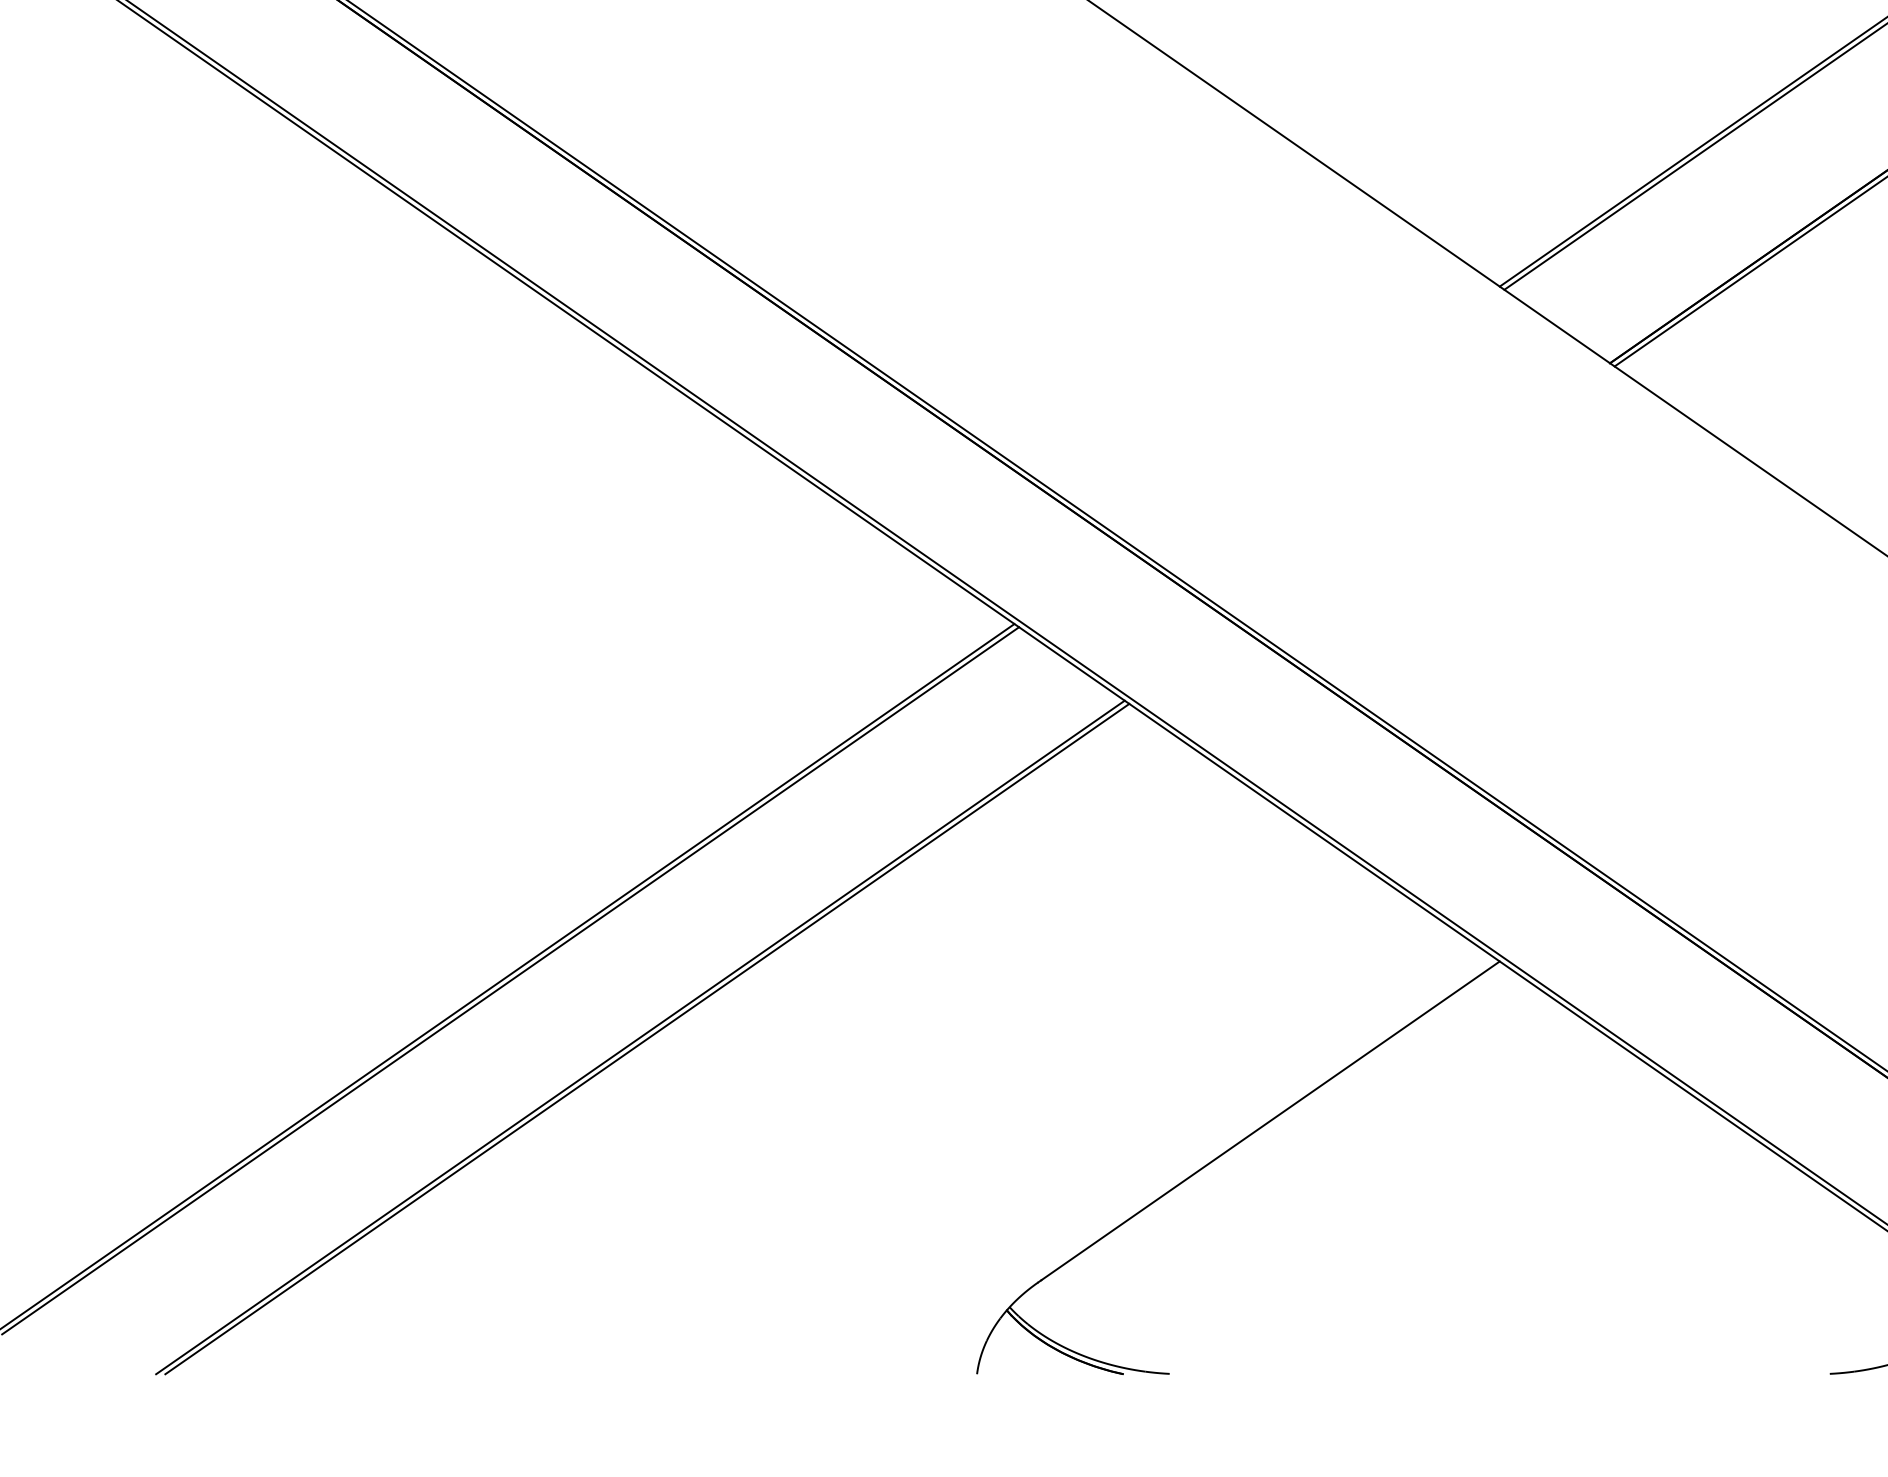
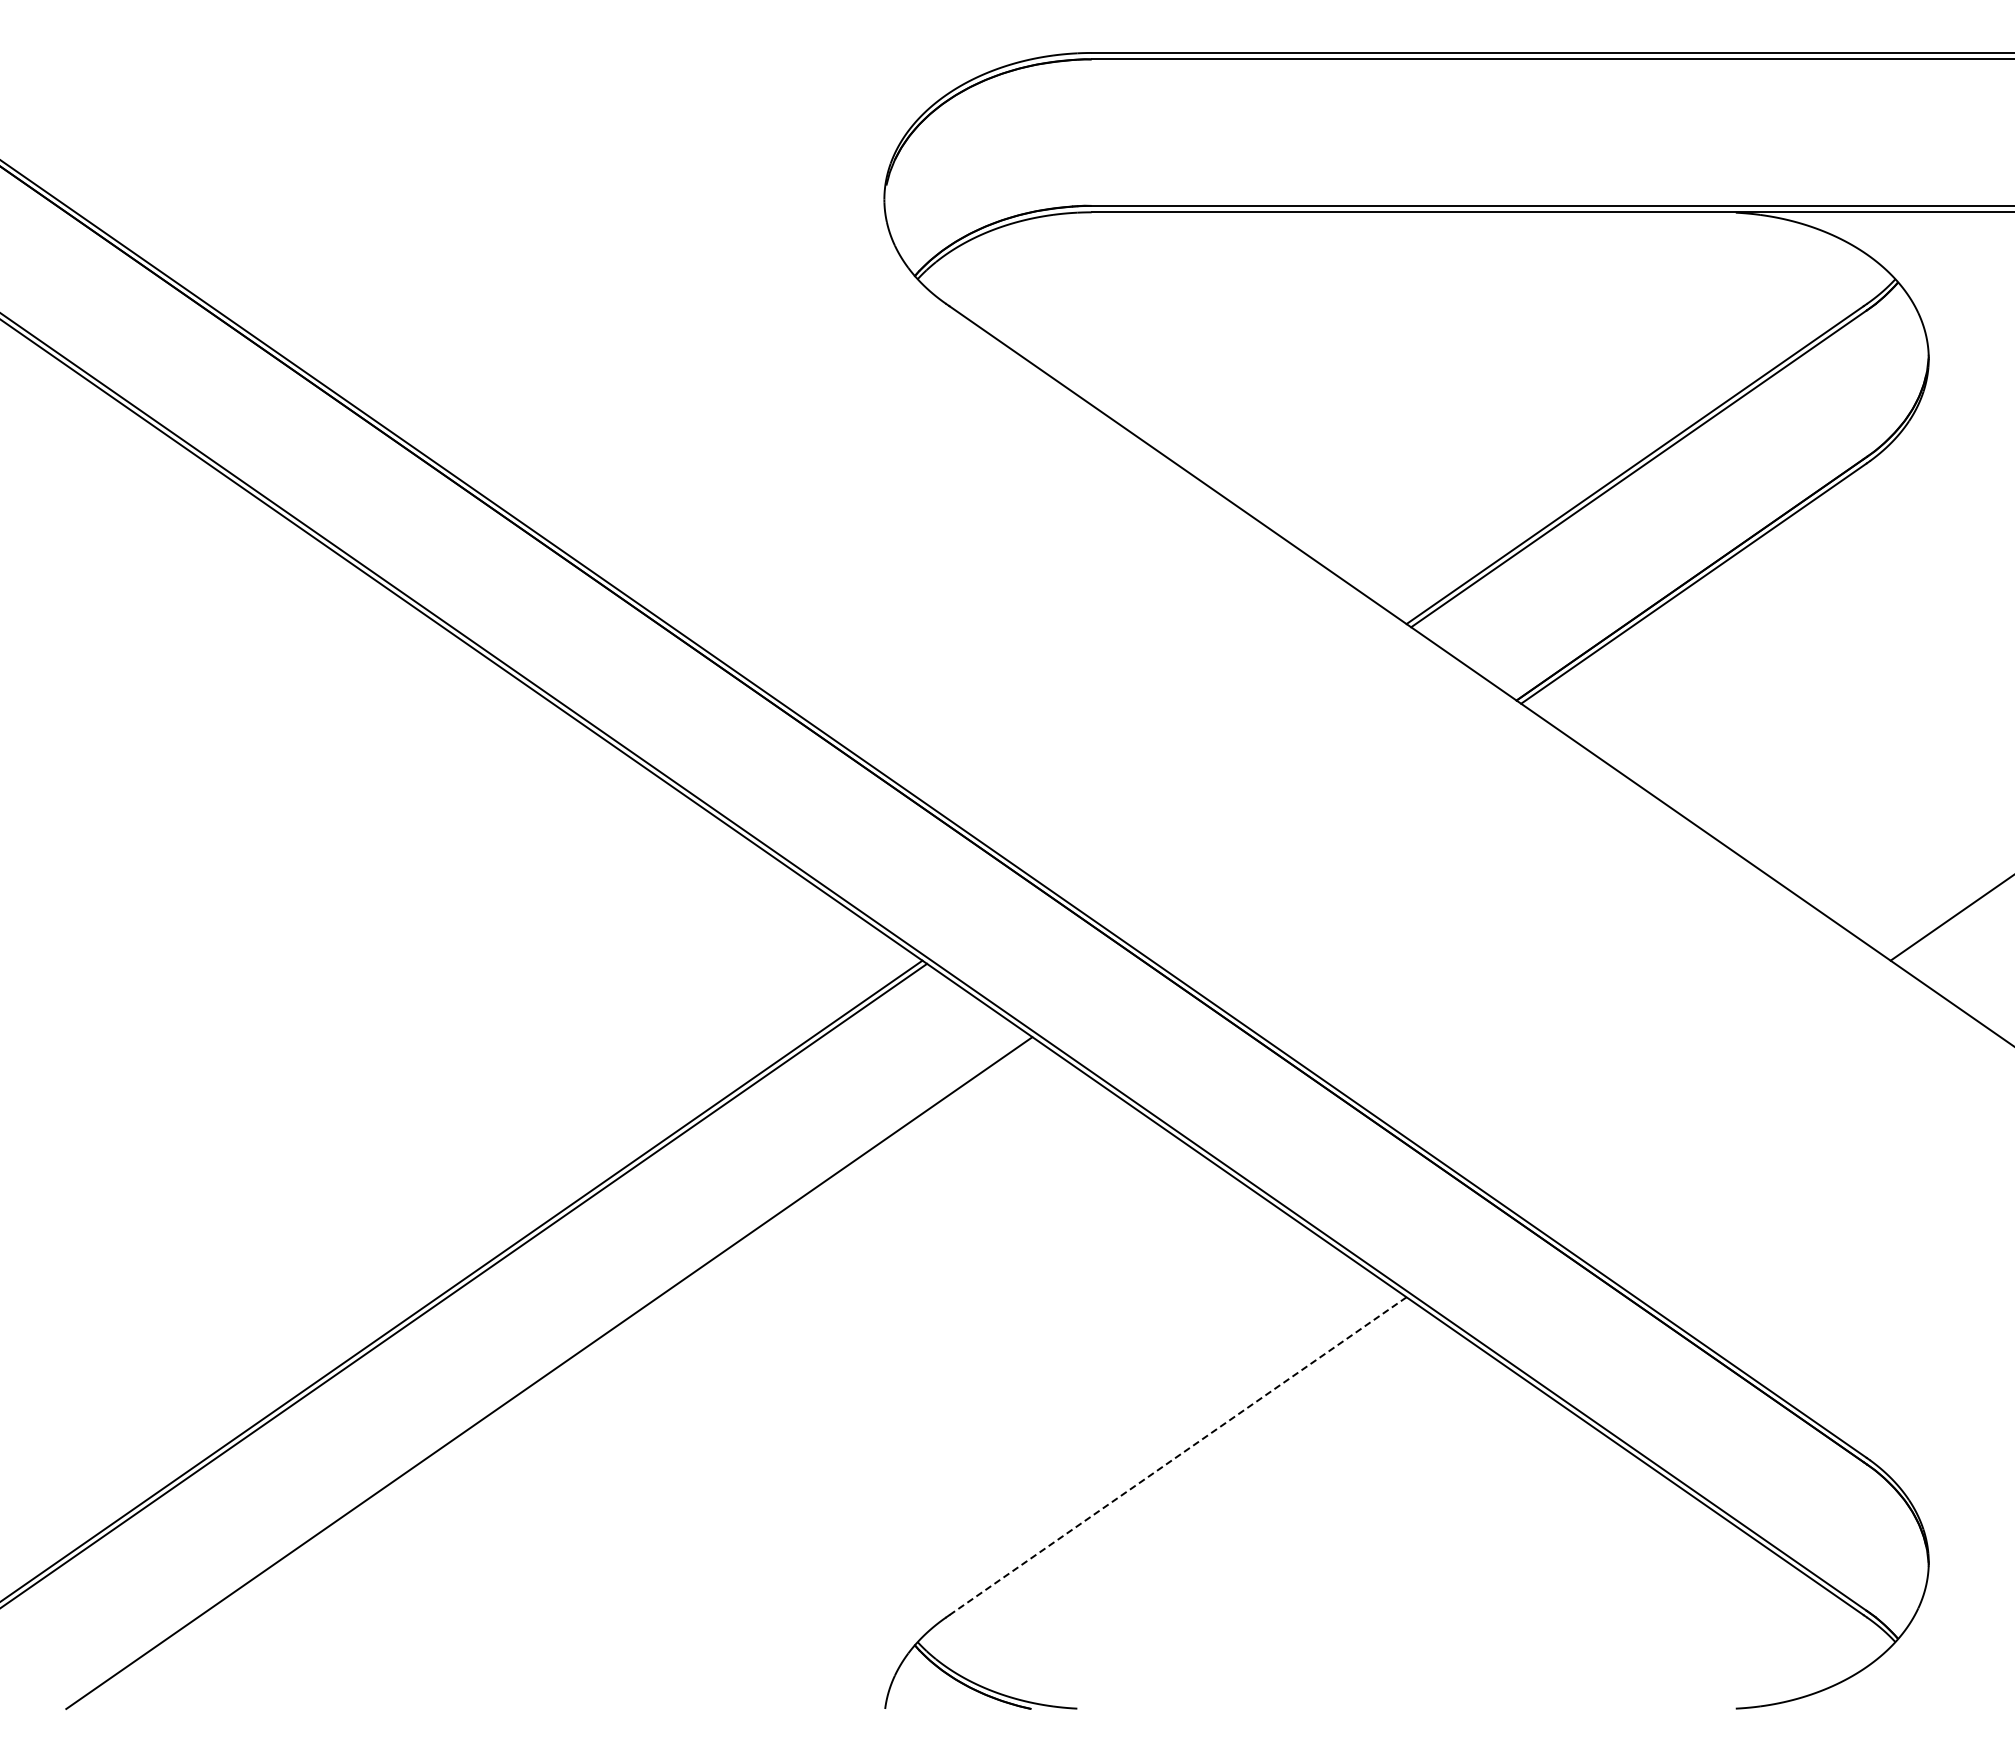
line: (647, 1038) -> (556, 1374), removed
line: (1271, 1120) -> (1178, 1455), solid -> dashed

